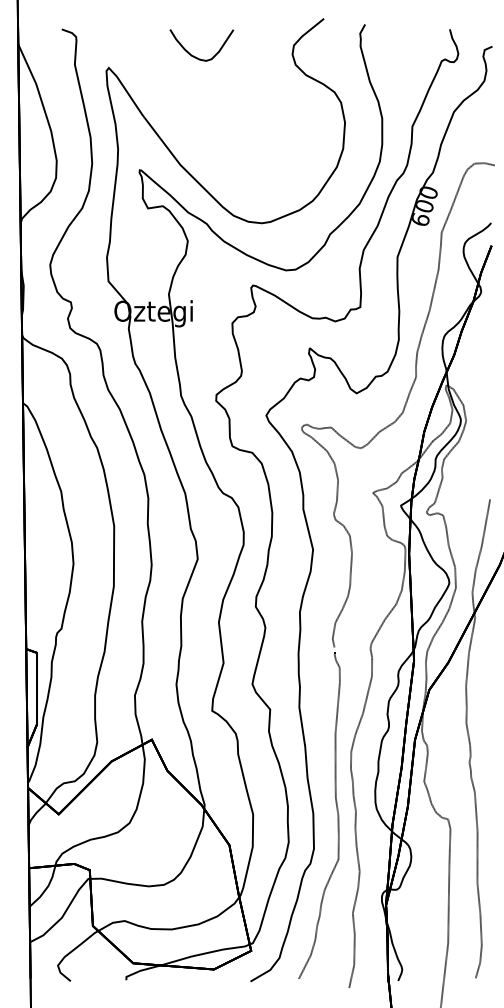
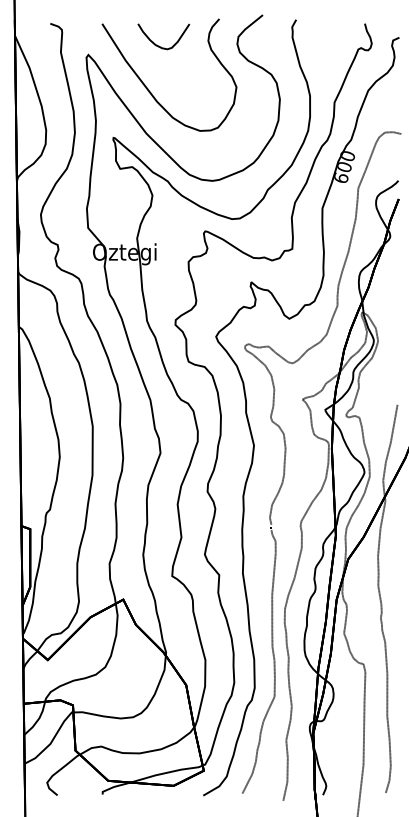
curve: (183, 110) -> (148, 89), added

